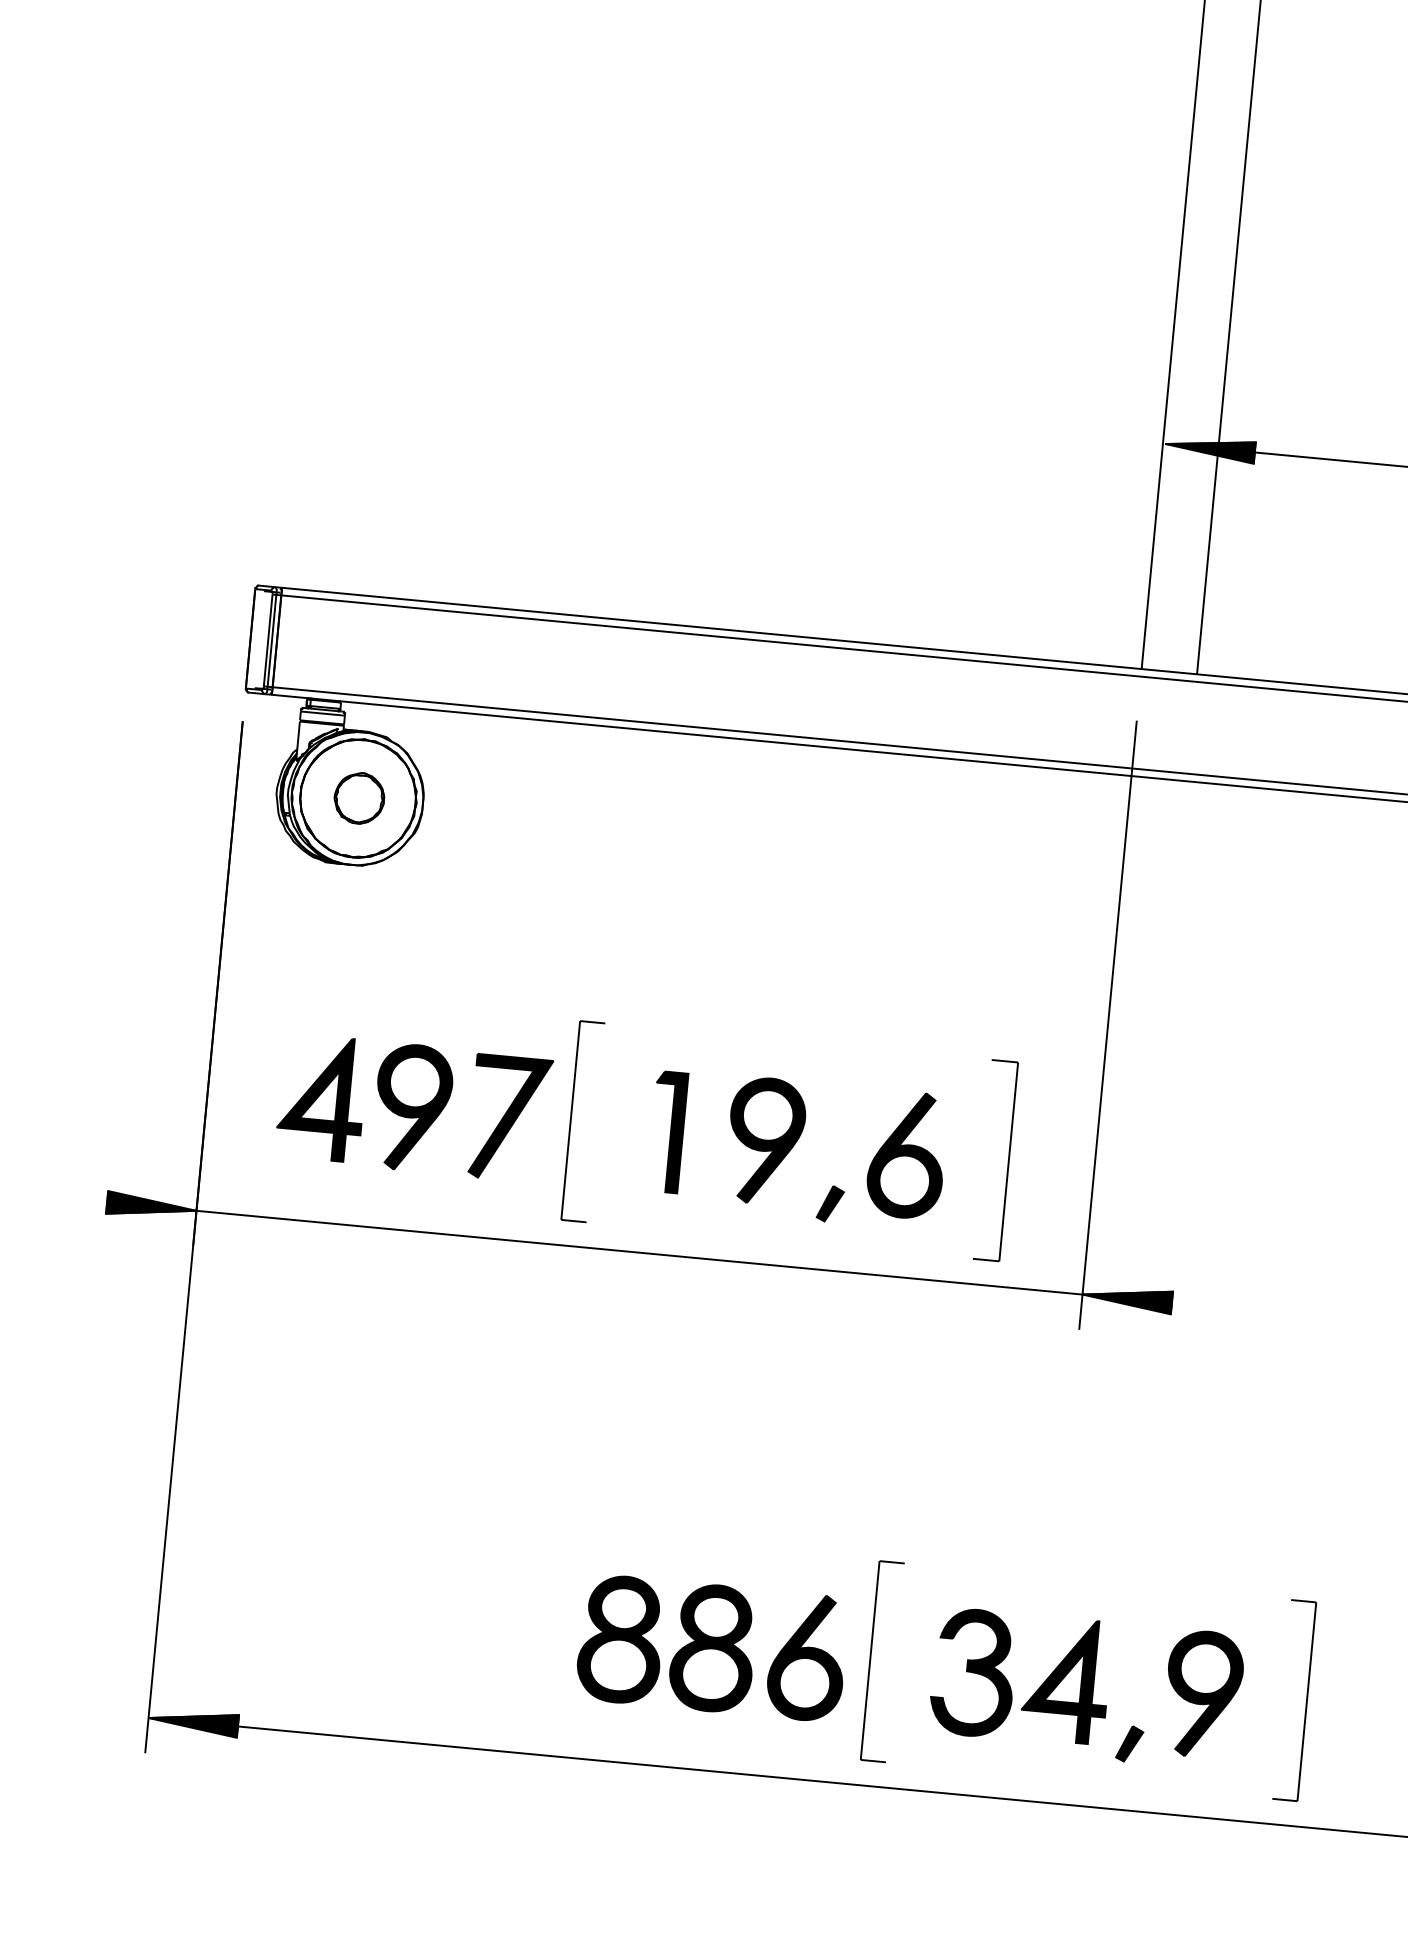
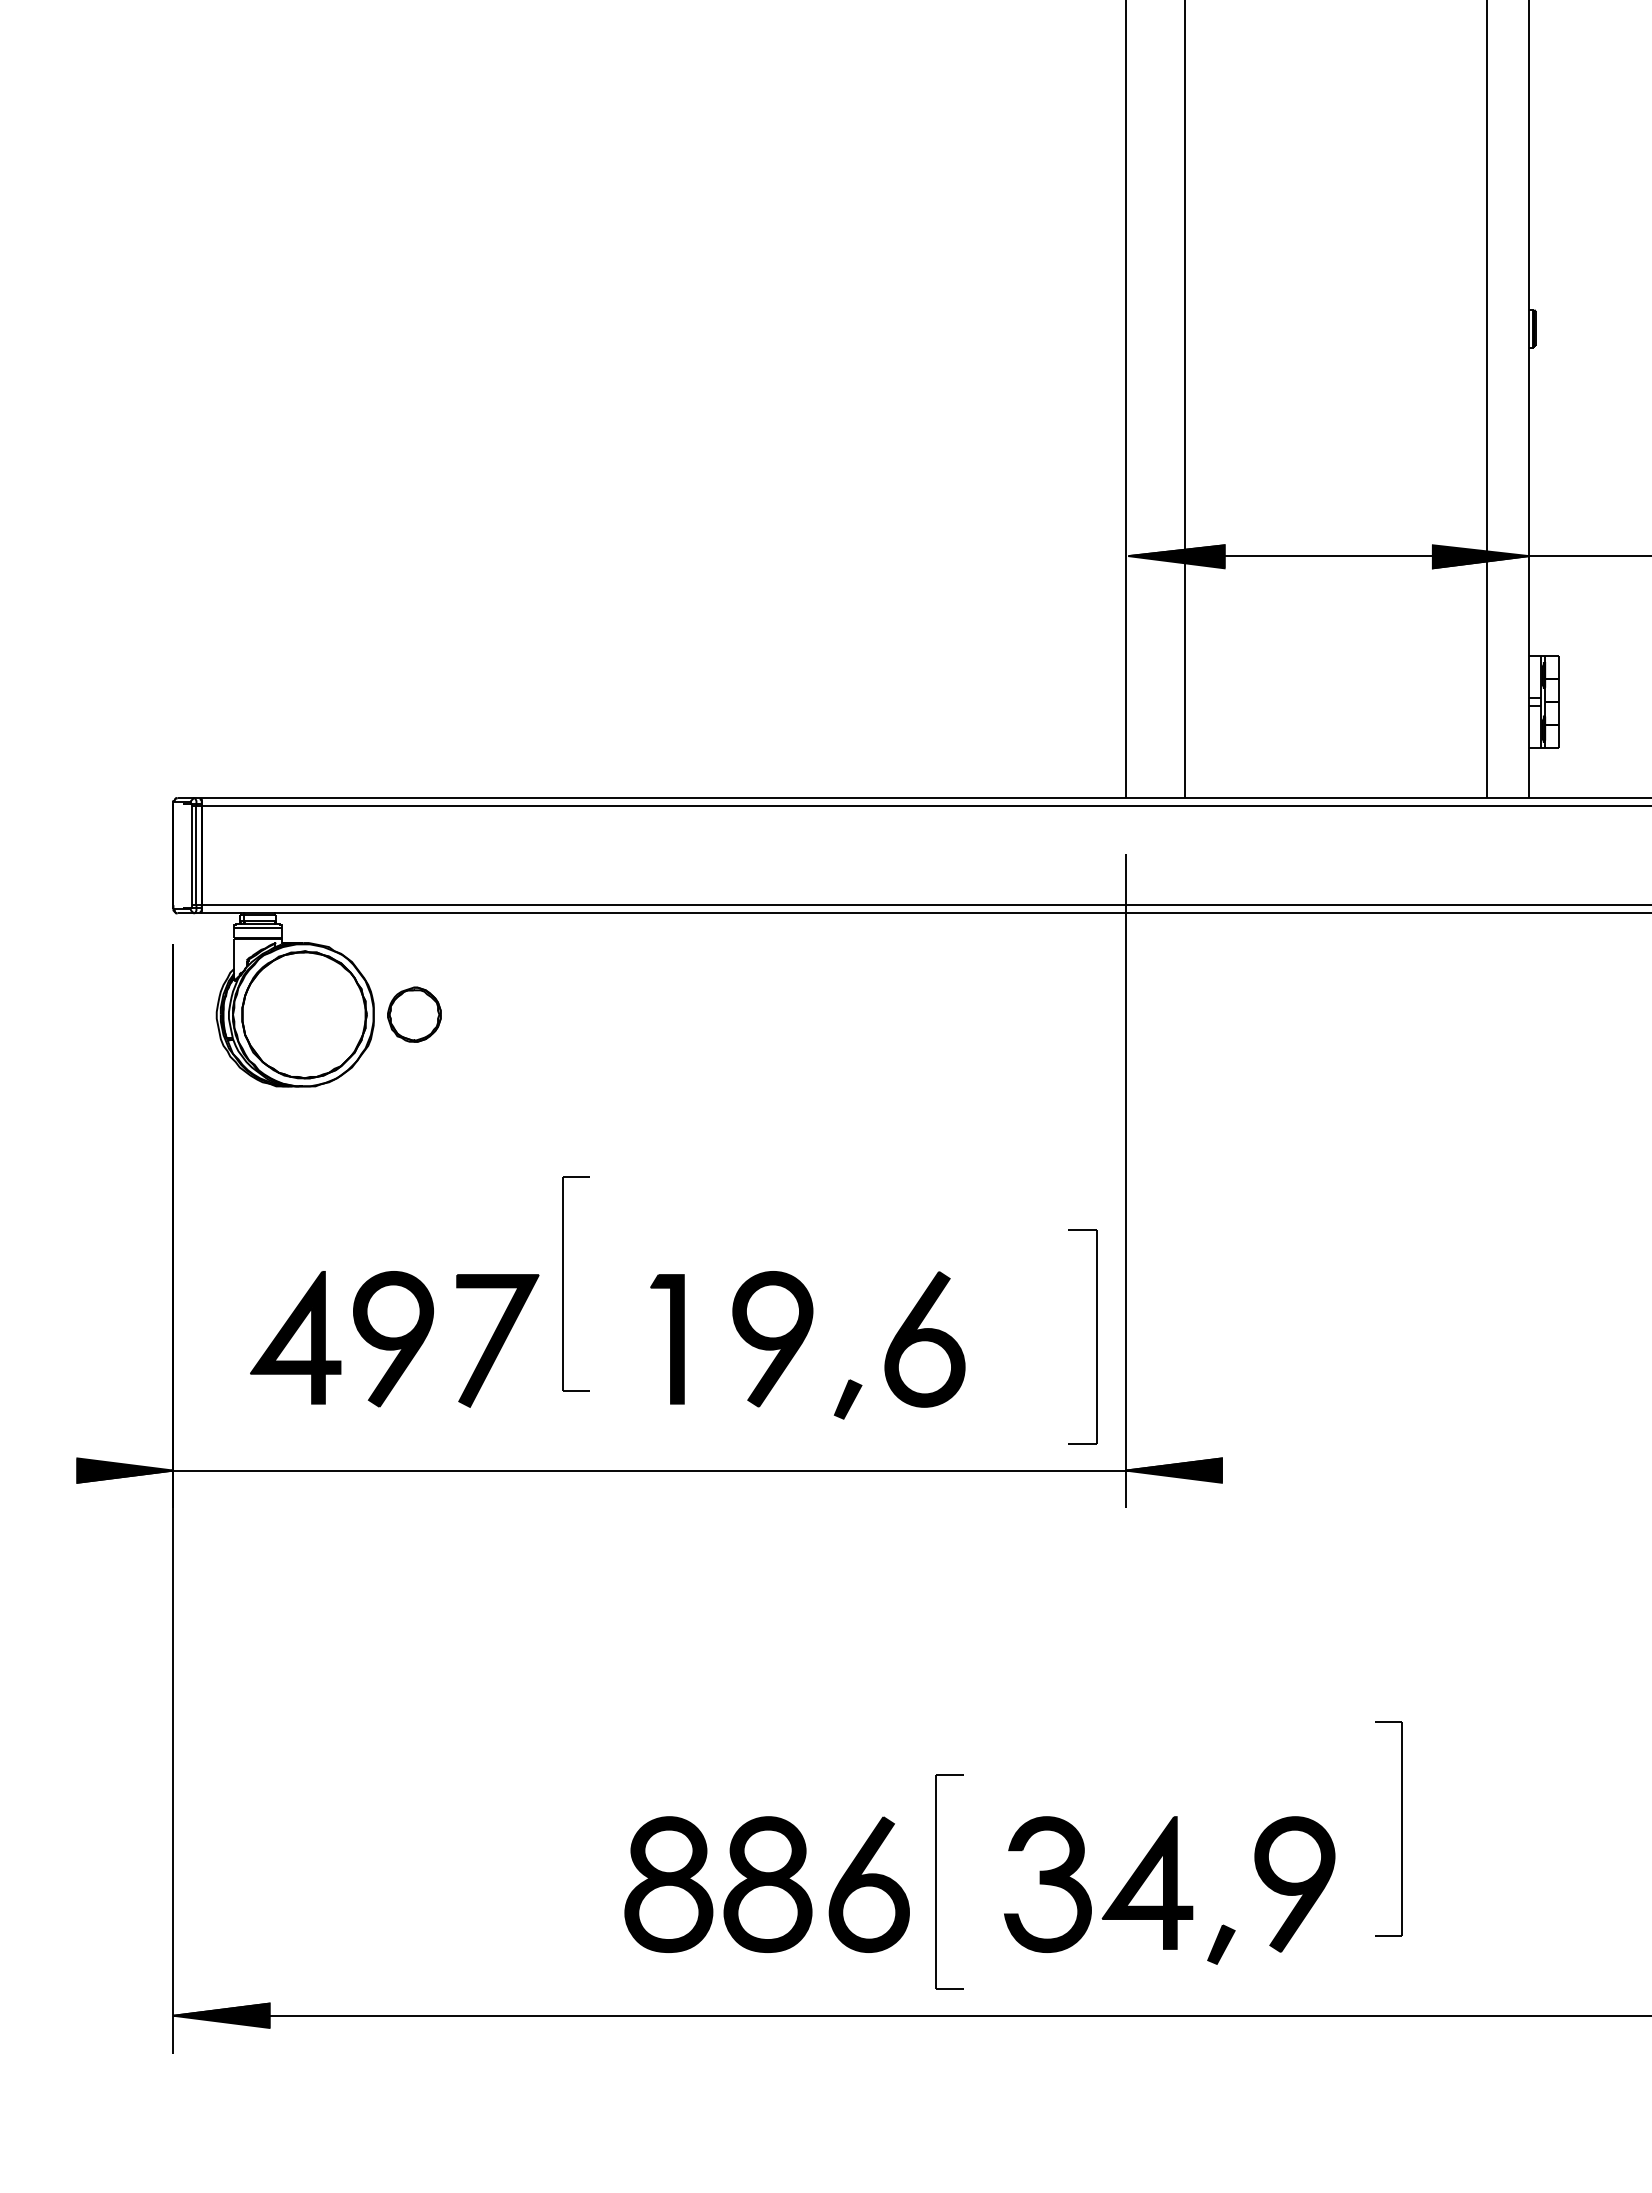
part: (359, 798) -> (414, 1014), moved
part: (571, 1120) -> (563, 1283), moved
part: (1008, 1161) -> (1096, 1336), moved
part: (1306, 1701) -> (1401, 1828), moved

